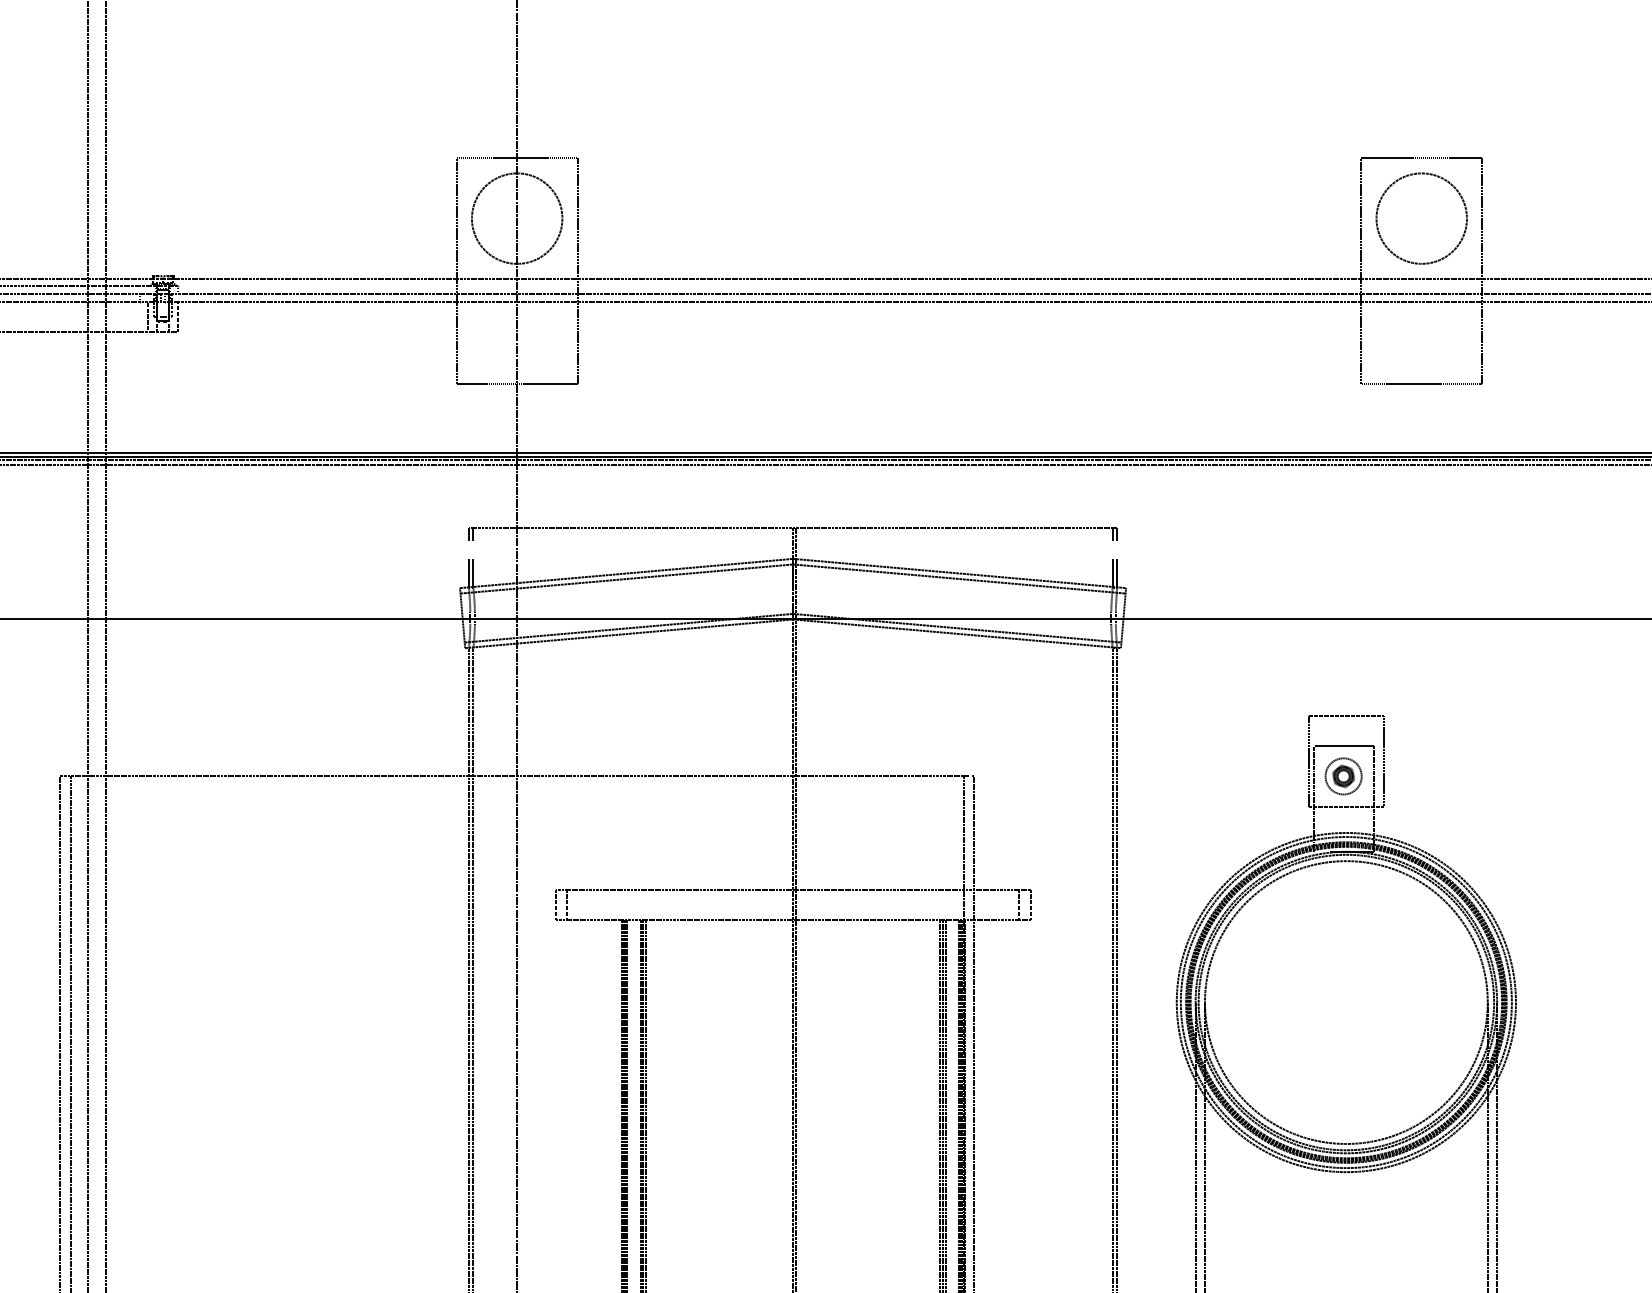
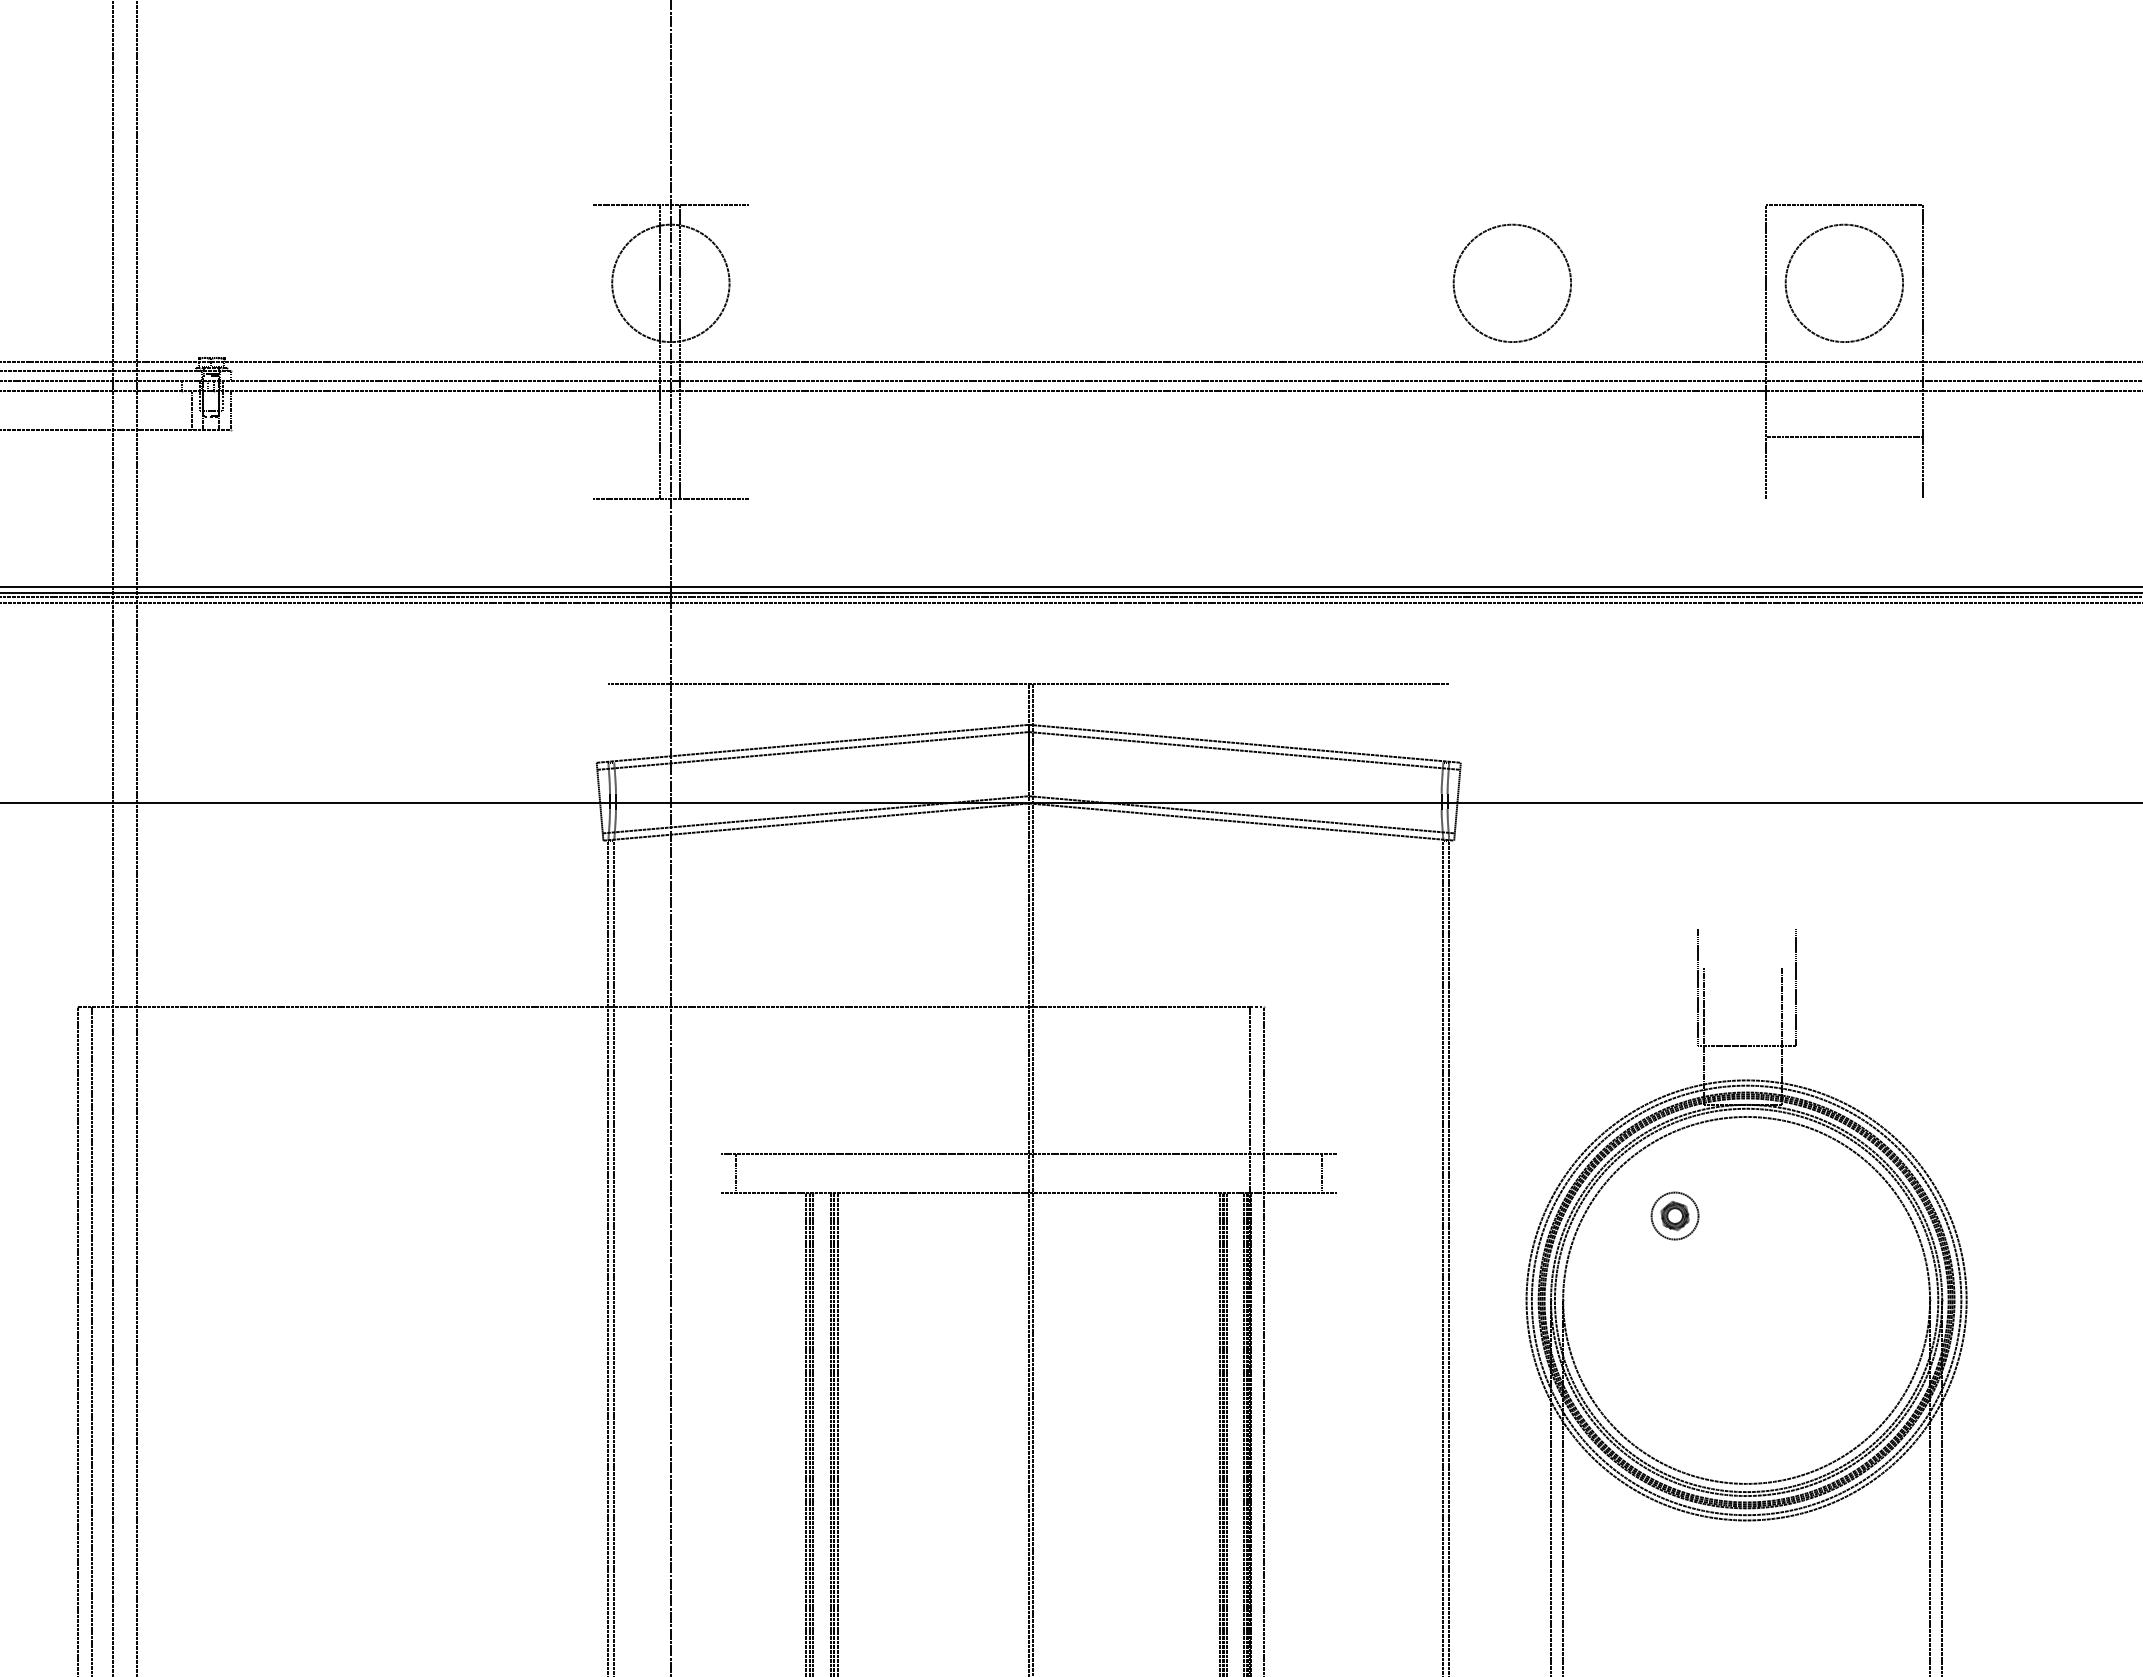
circle: (1165, 217) -> (1511, 282), added
line: (456, 271) -> (659, 351), moved
line: (577, 271) -> (680, 351), moved
line: (1421, 384) -> (1844, 436), moved
line: (469, 557) -> (608, 723), removed
line: (473, 557) -> (614, 723), removed
line: (1112, 557) -> (1443, 723), removed
line: (1117, 557) -> (1449, 723), removed
line: (1346, 715) -> (1746, 928), removed
line: (1343, 745) -> (1742, 967), removed
part: (1343, 775) -> (1674, 1215), moved
line: (555, 903) -> (720, 1172), removed
line: (1030, 903) -> (1336, 1172), removed

